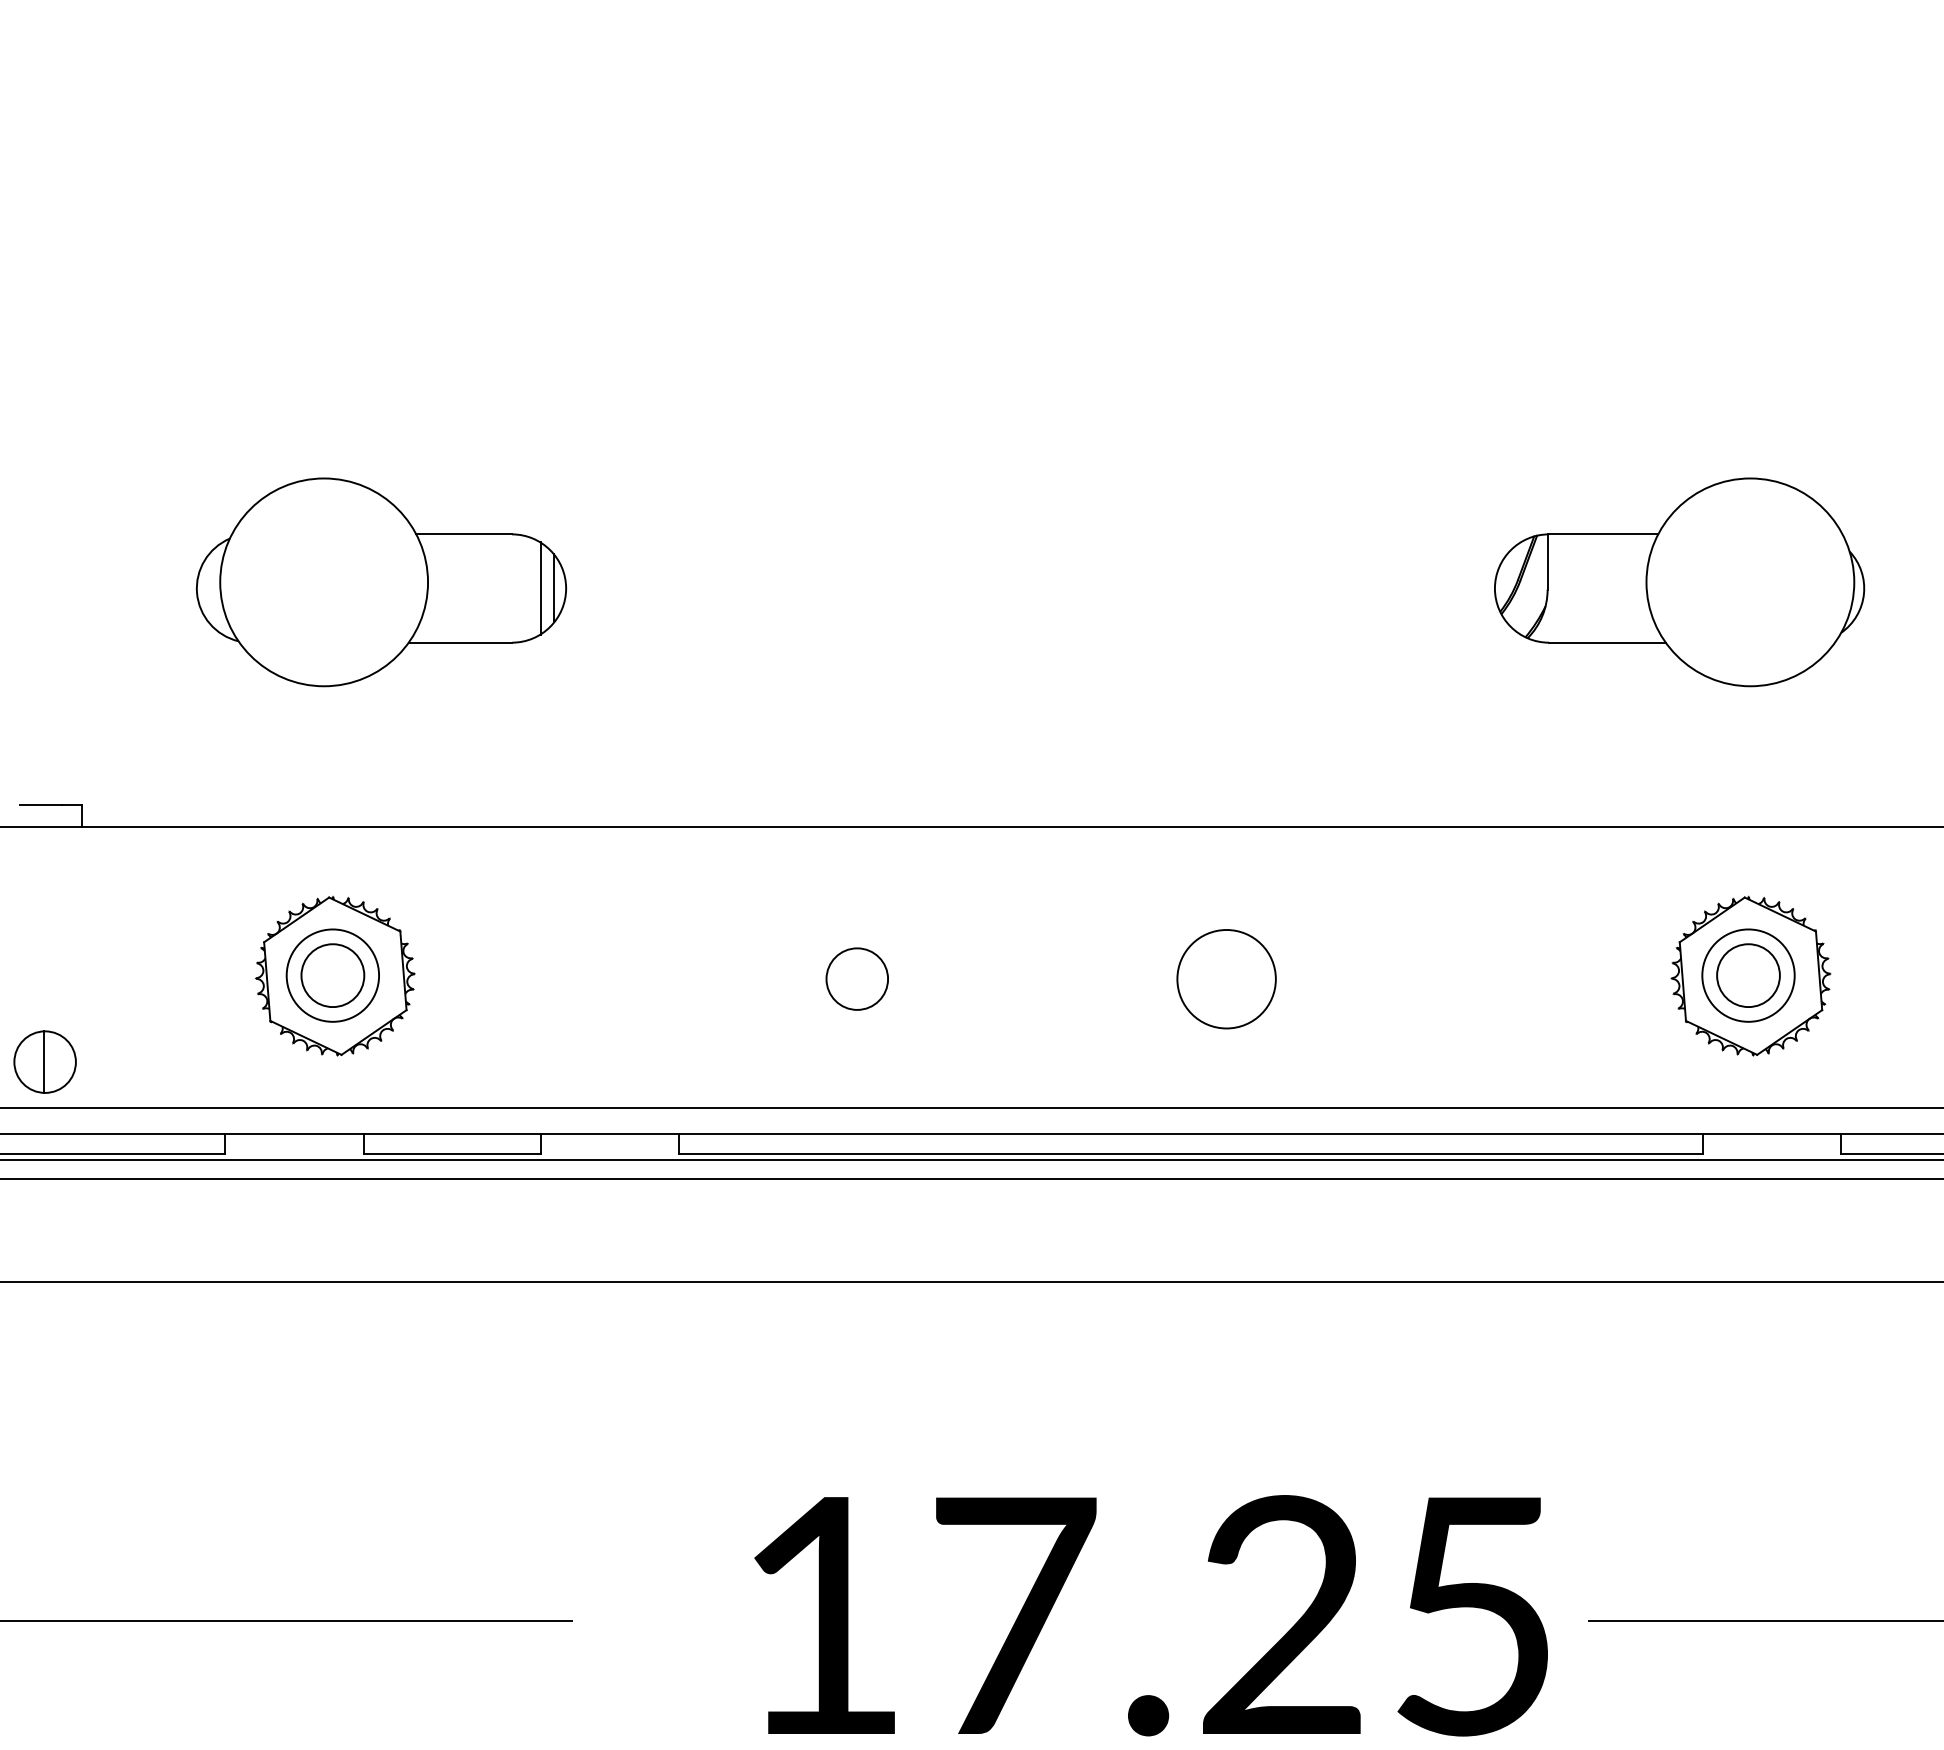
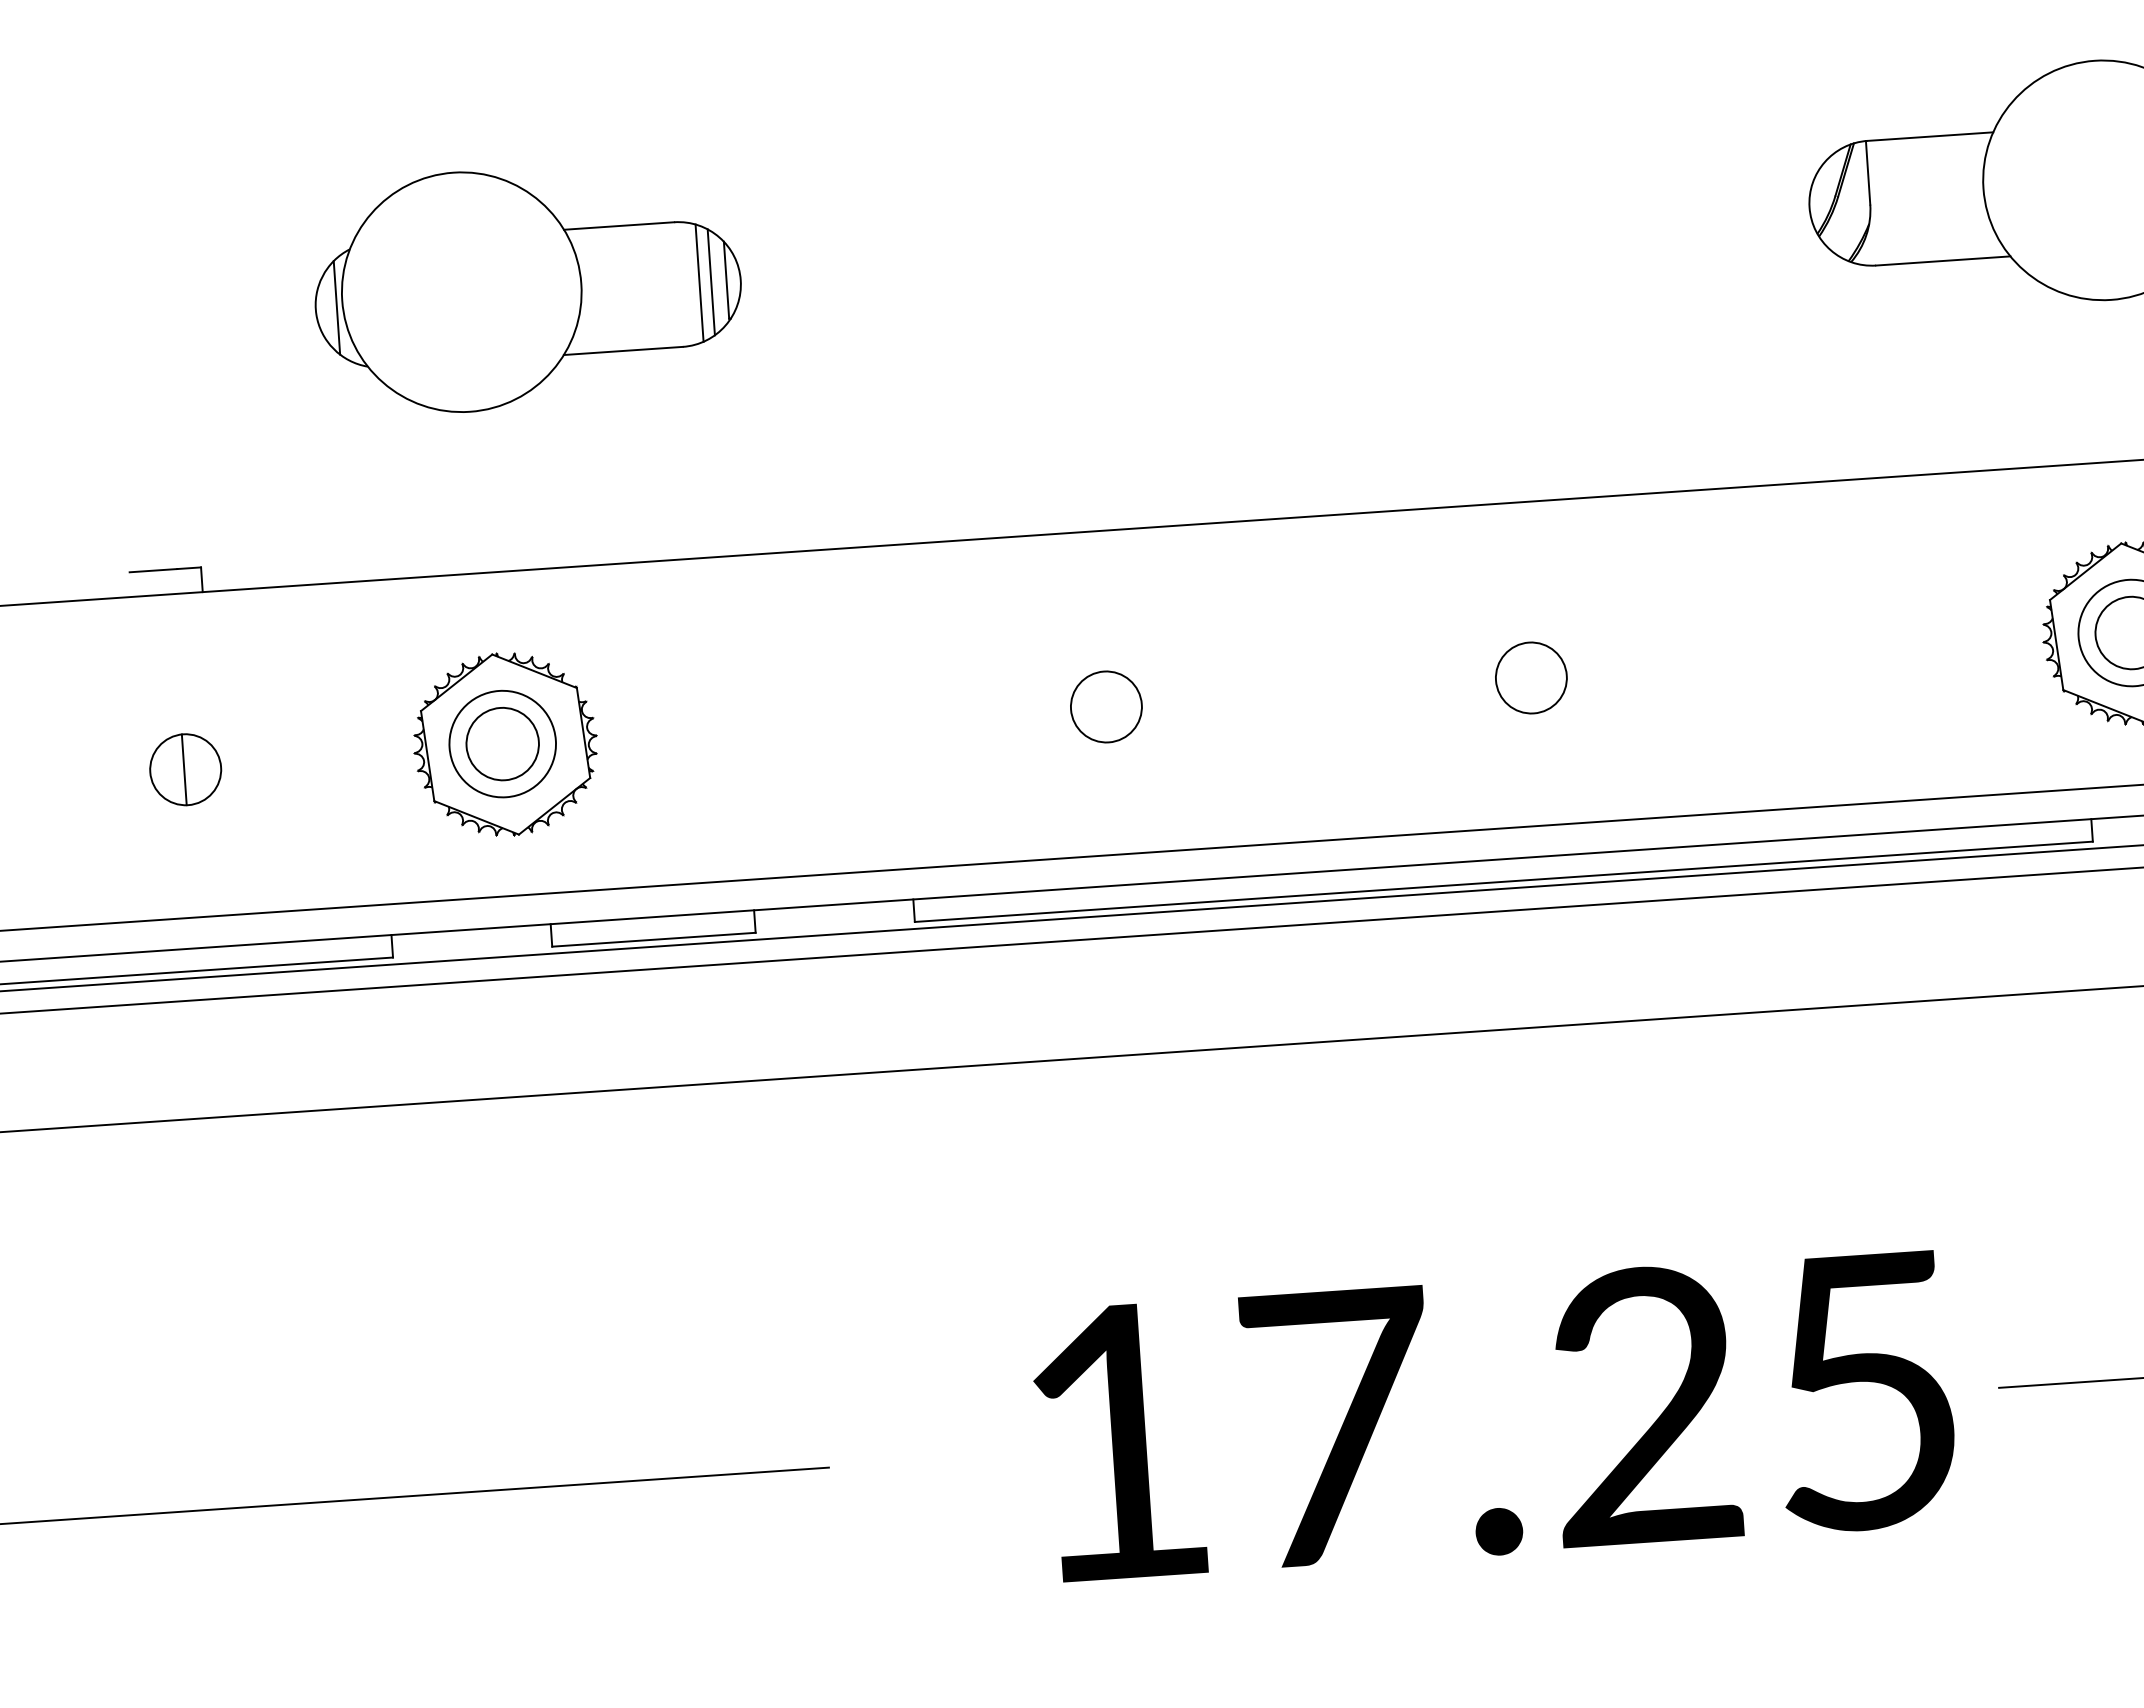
line: (215, 588) -> (337, 307), added
line: (530, 588) -> (699, 283), added
circle: (1226, 978) -> (1531, 677), size x0.62
part: (44, 1061) -> (184, 769), moved

